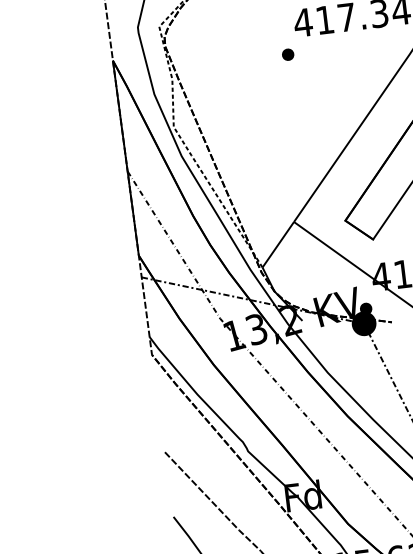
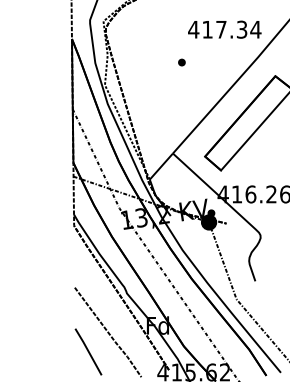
part: (287, 54) -> (181, 62), moved

